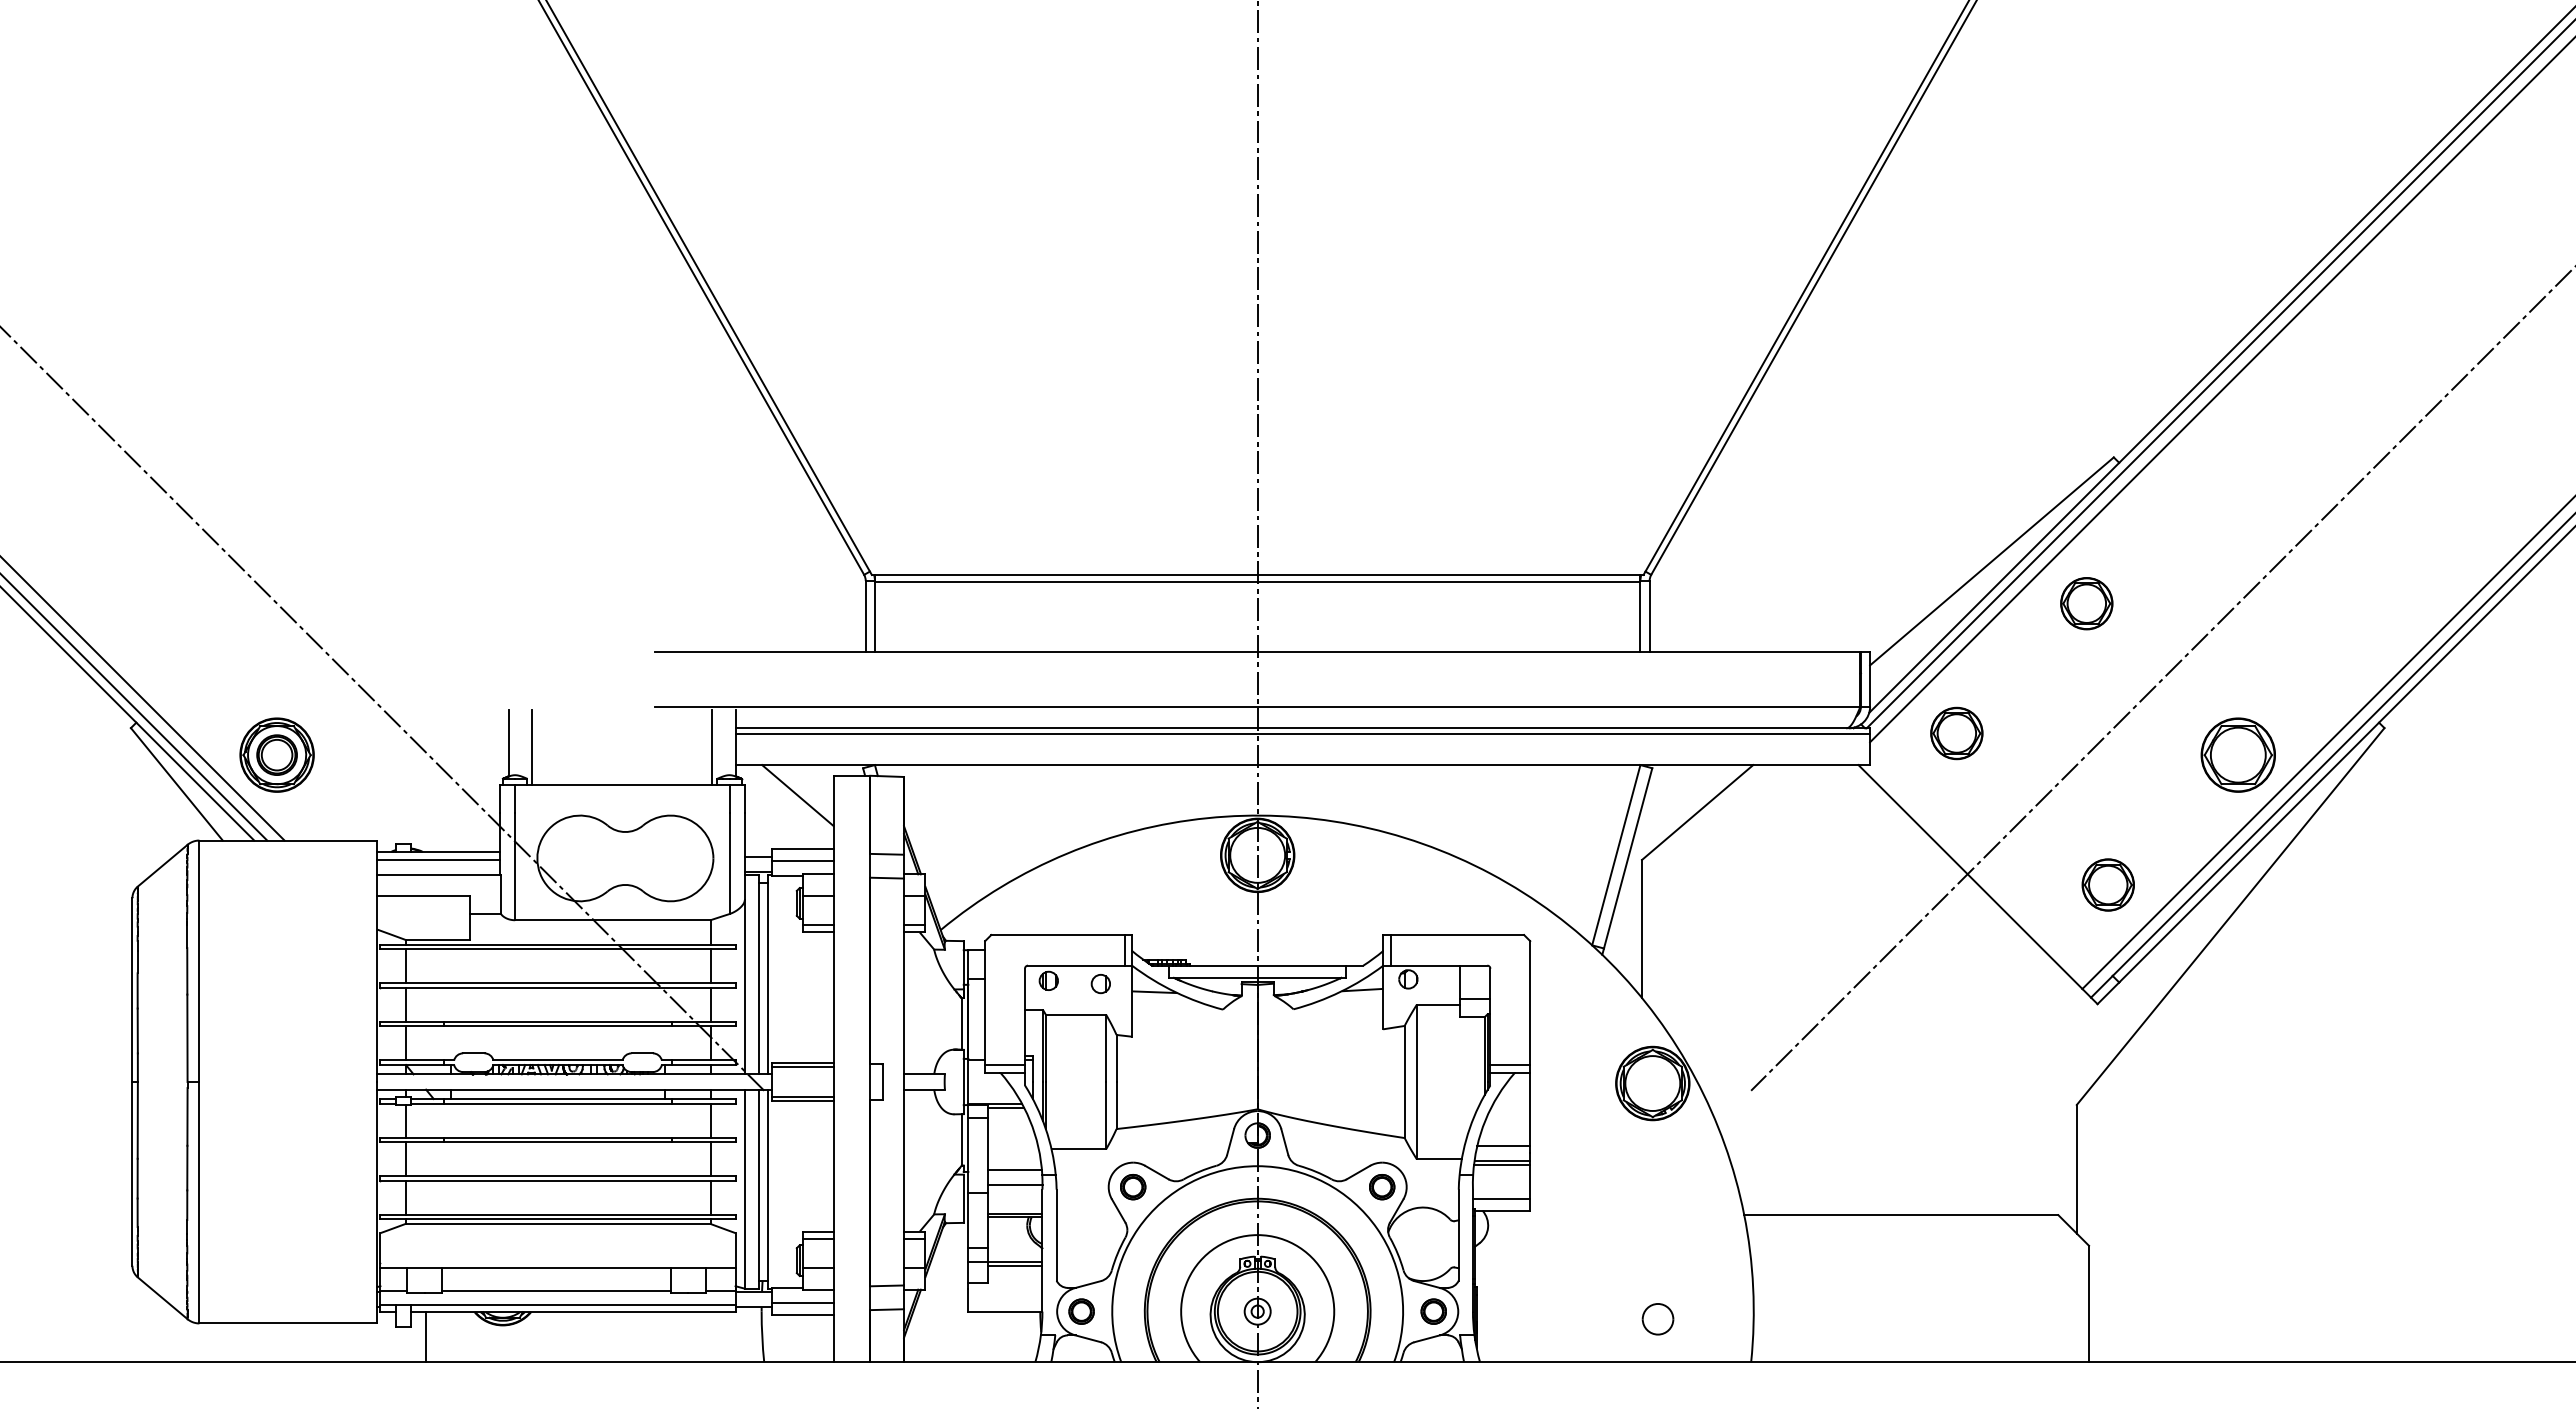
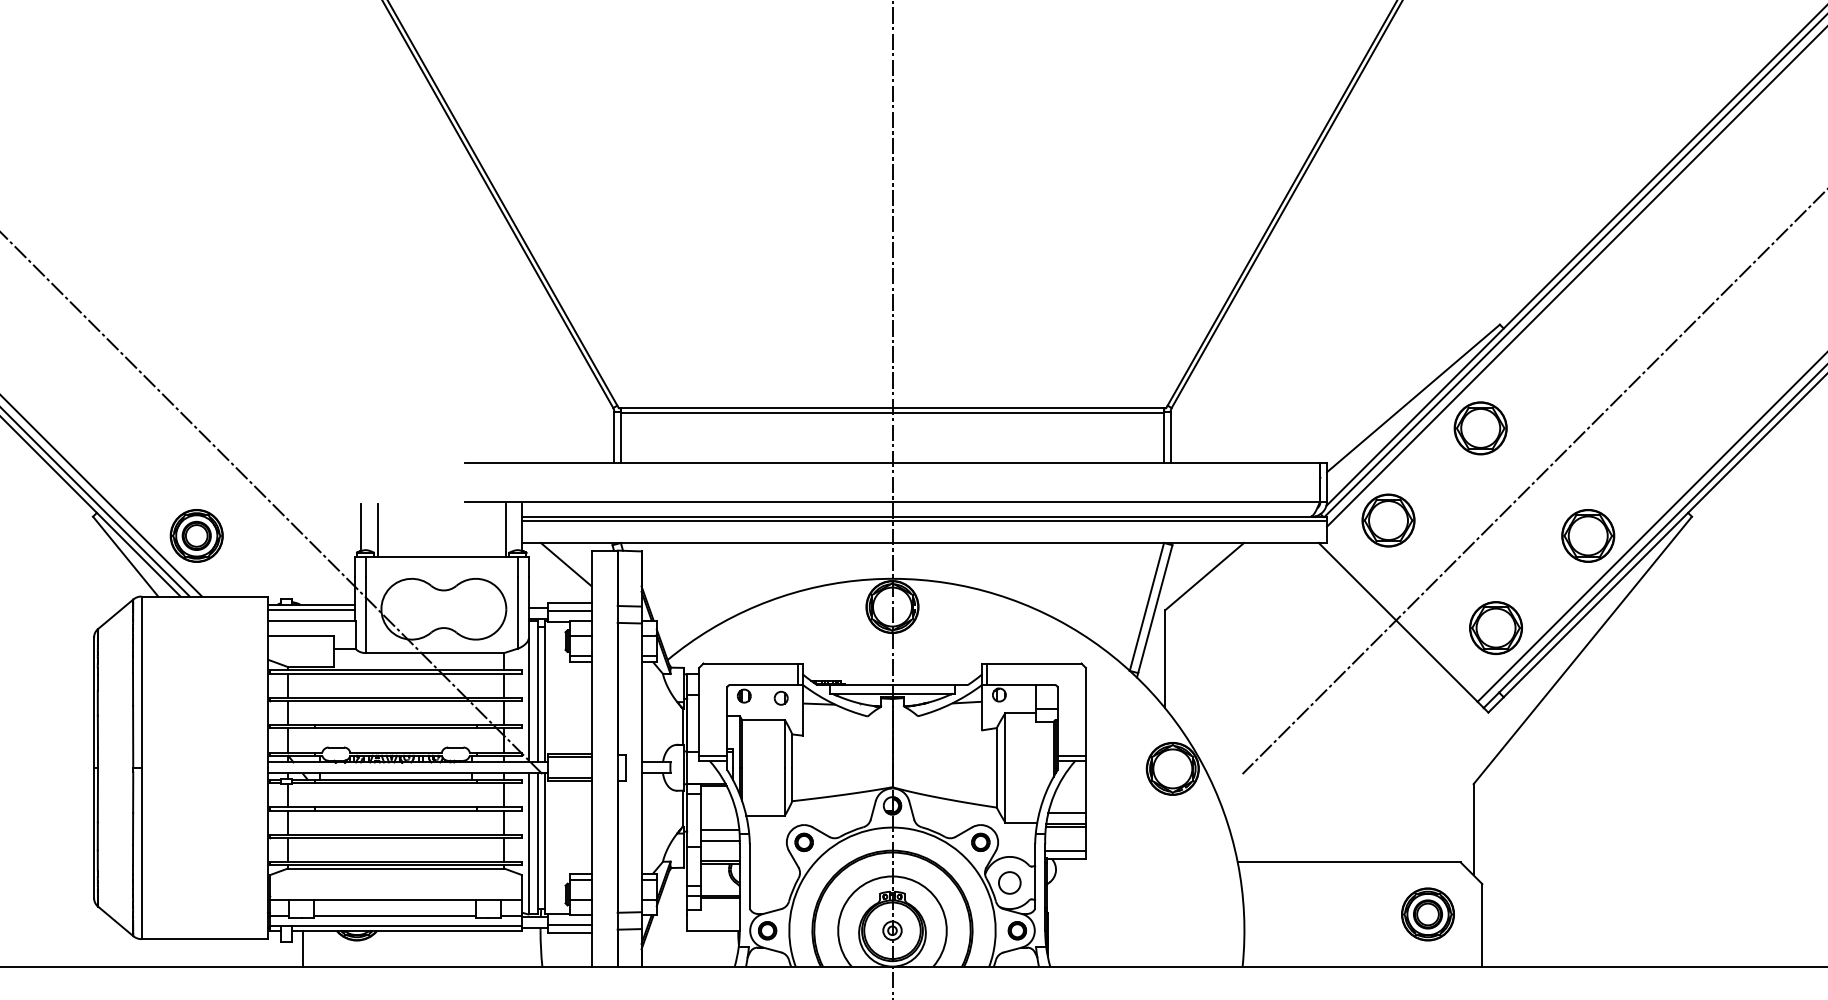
part: (2086, 603) -> (1480, 428), size x1.43
part: (1956, 733) -> (1388, 520), size x1.43
part: (2107, 884) -> (1495, 627), size x1.43
part: (2012, 1288) -> (1428, 914), added
part: (1657, 1319) -> (1009, 883), moved

